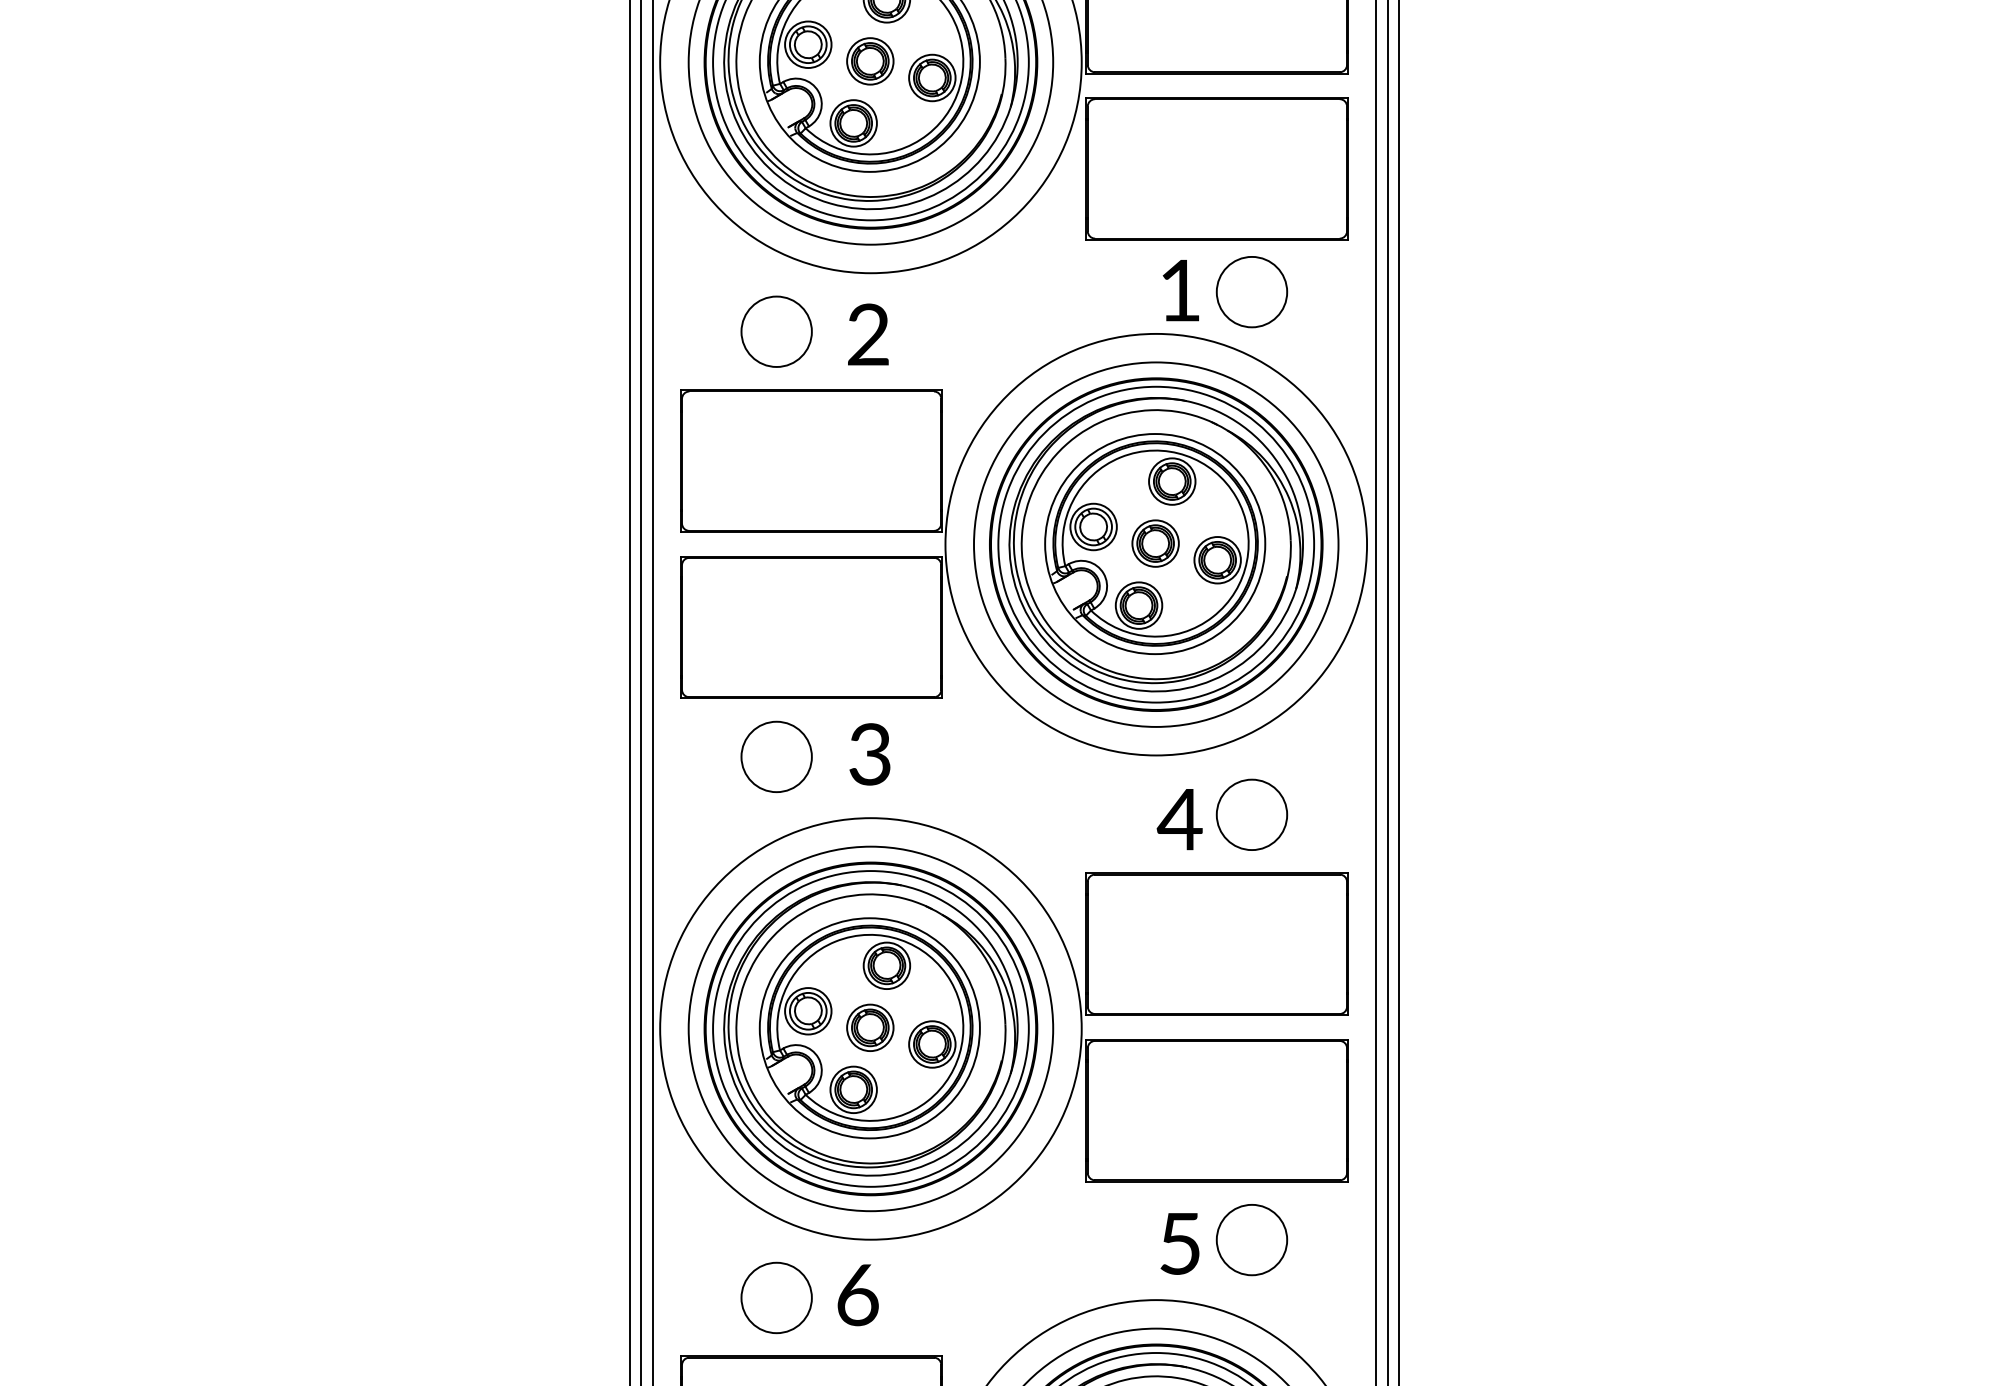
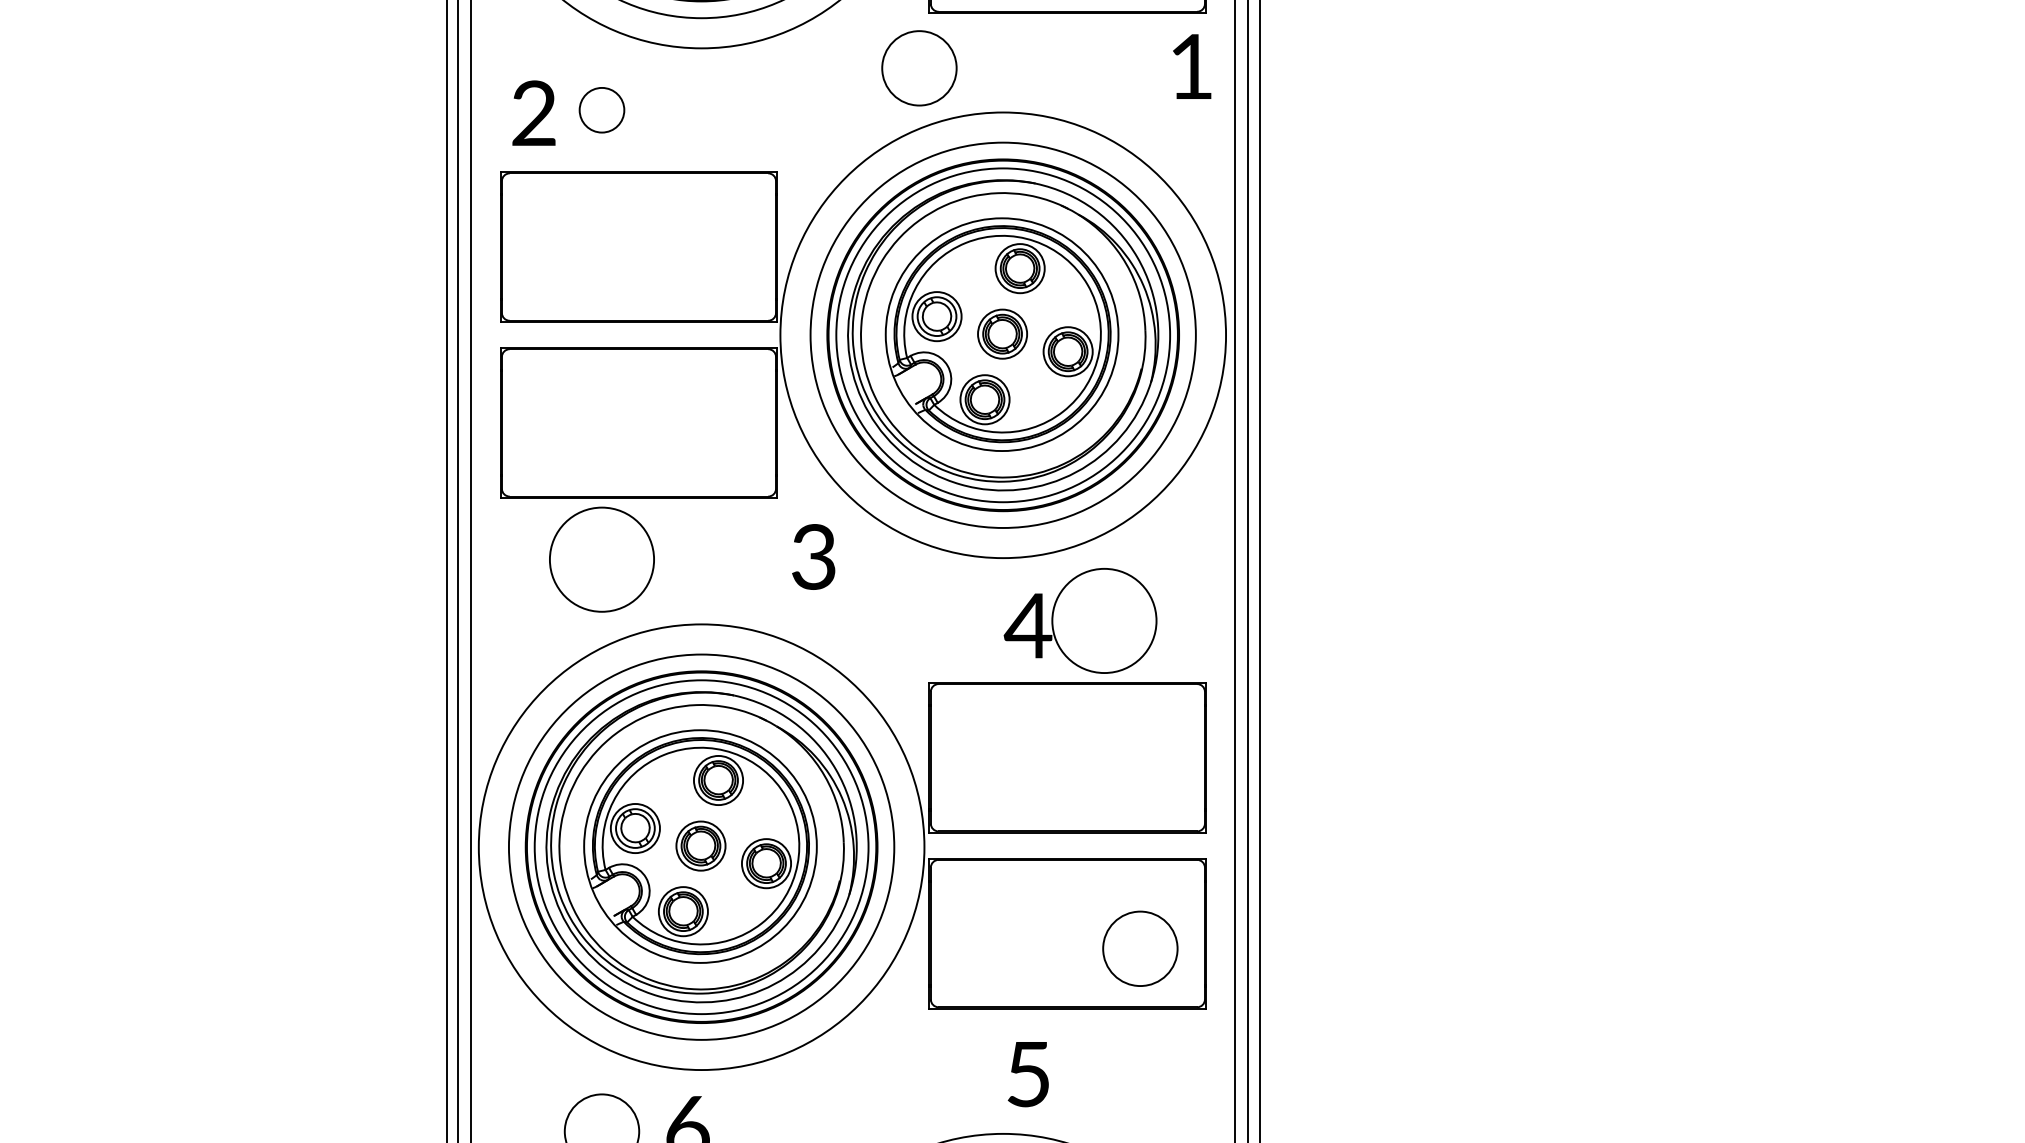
text: (1180, 290) -> (1191, 66), moved
circle: (1251, 292) -> (918, 68), moved
circle: (776, 331) -> (601, 109), size x0.6
text: (868, 334) -> (534, 113), moved
text: (869, 754) -> (813, 557), moved
circle: (776, 756) -> (601, 559), size x1.4
circle: (1251, 814) -> (1103, 620), size x1.4
circle: (1251, 1240) -> (1139, 949), moved

